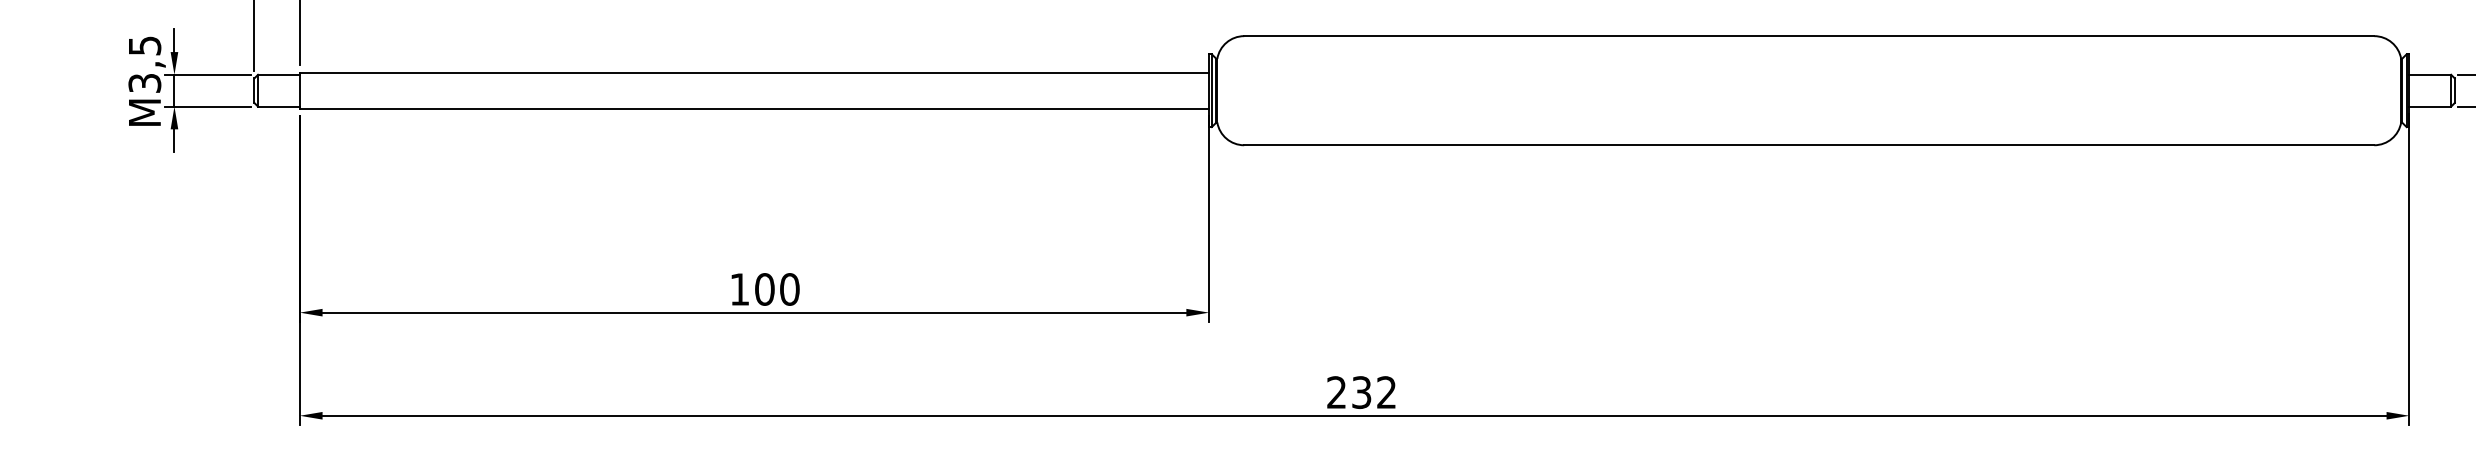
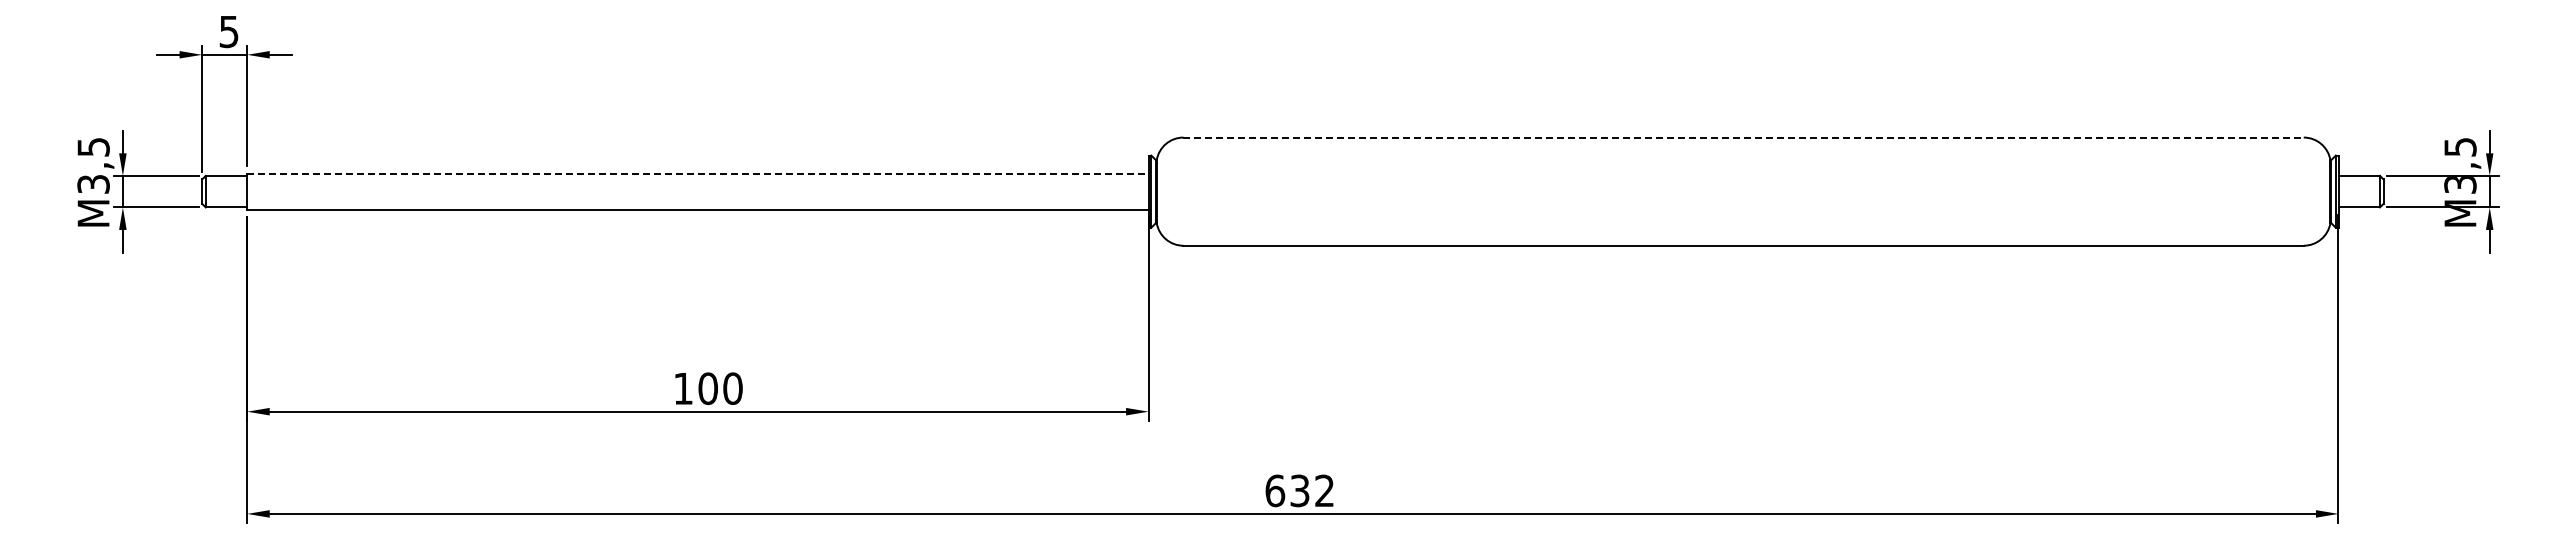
line: (1810, 36) -> (1744, 137), solid -> dashed
line: (754, 72) -> (697, 173), solid -> dashed
text: (1337, 392) -> (1275, 490), 232 -> 632

